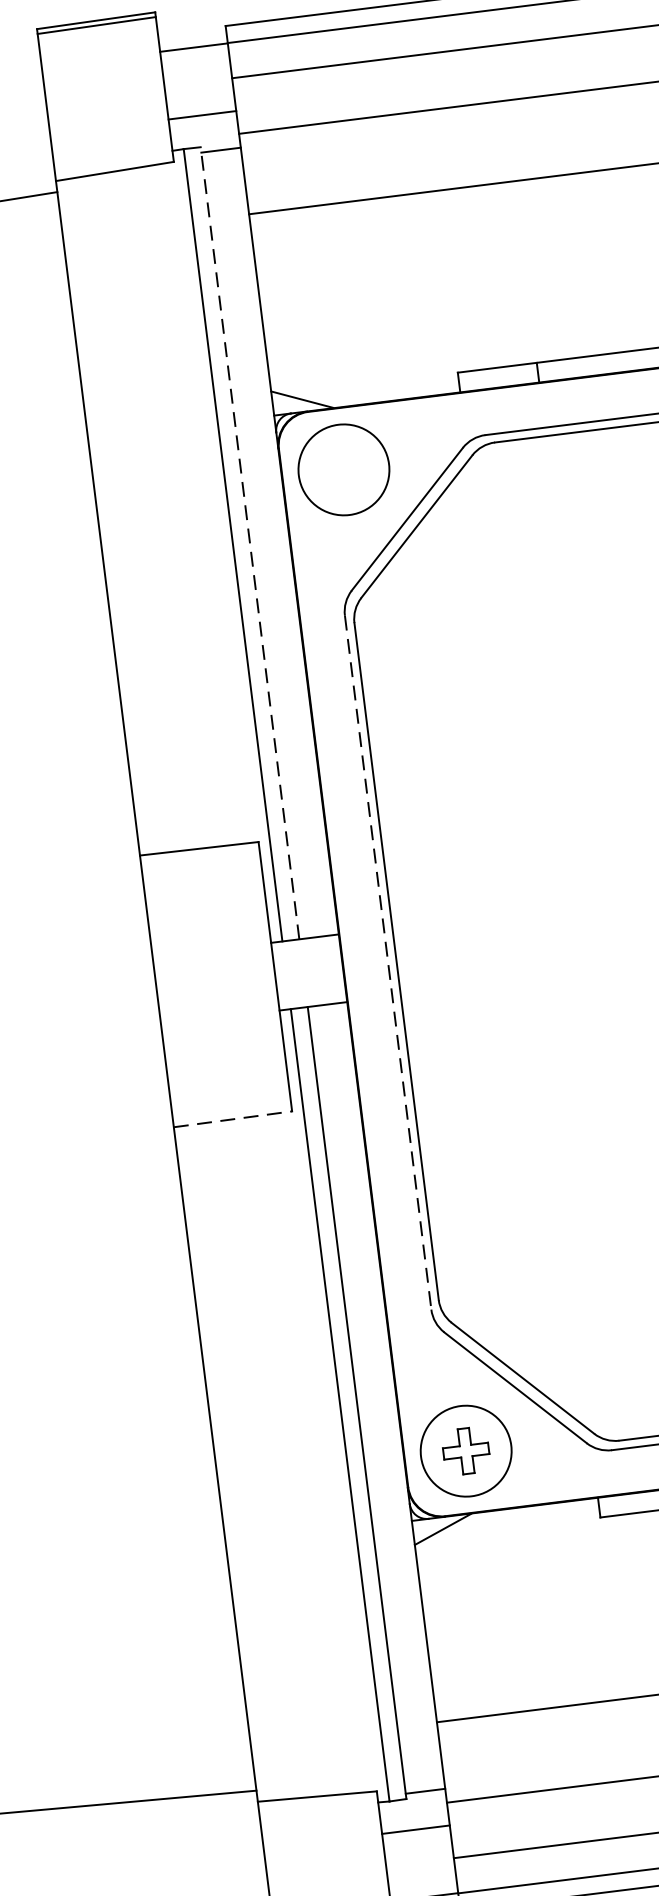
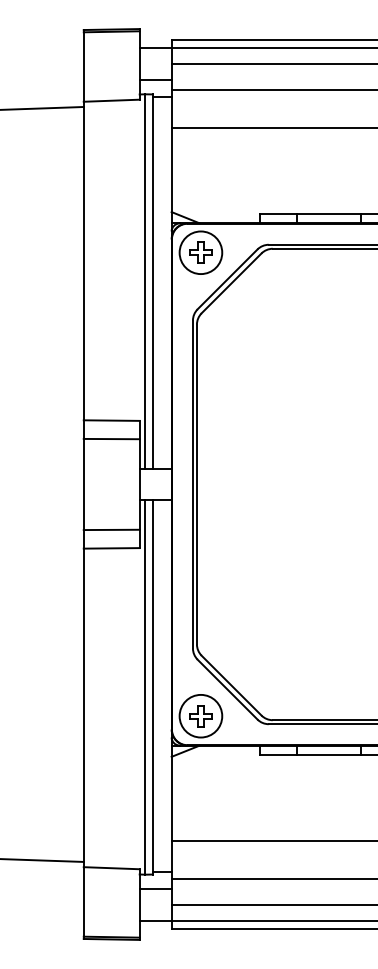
part: (342, 469) -> (200, 252), added
line: (250, 541) -> (153, 280), dashed -> solid
line: (203, 886) -> (111, 438), added
line: (387, 962) -> (192, 484), dashed -> solid
line: (227, 1079) -> (111, 529), added
line: (232, 1119) -> (111, 548), dashed -> solid

